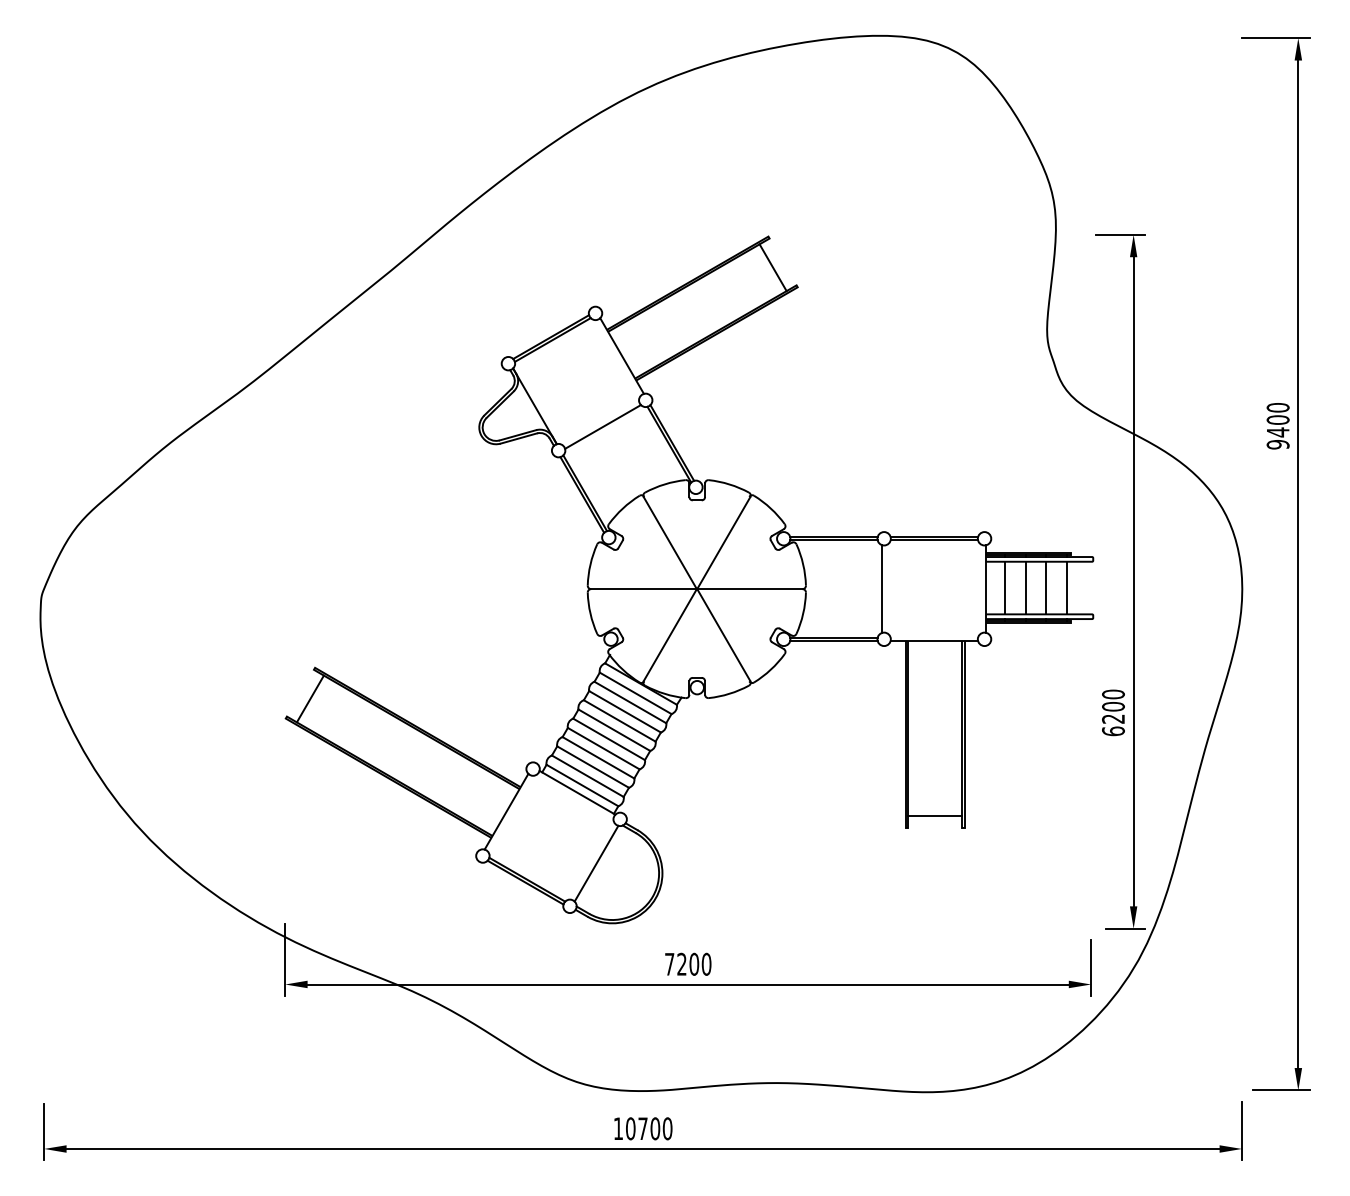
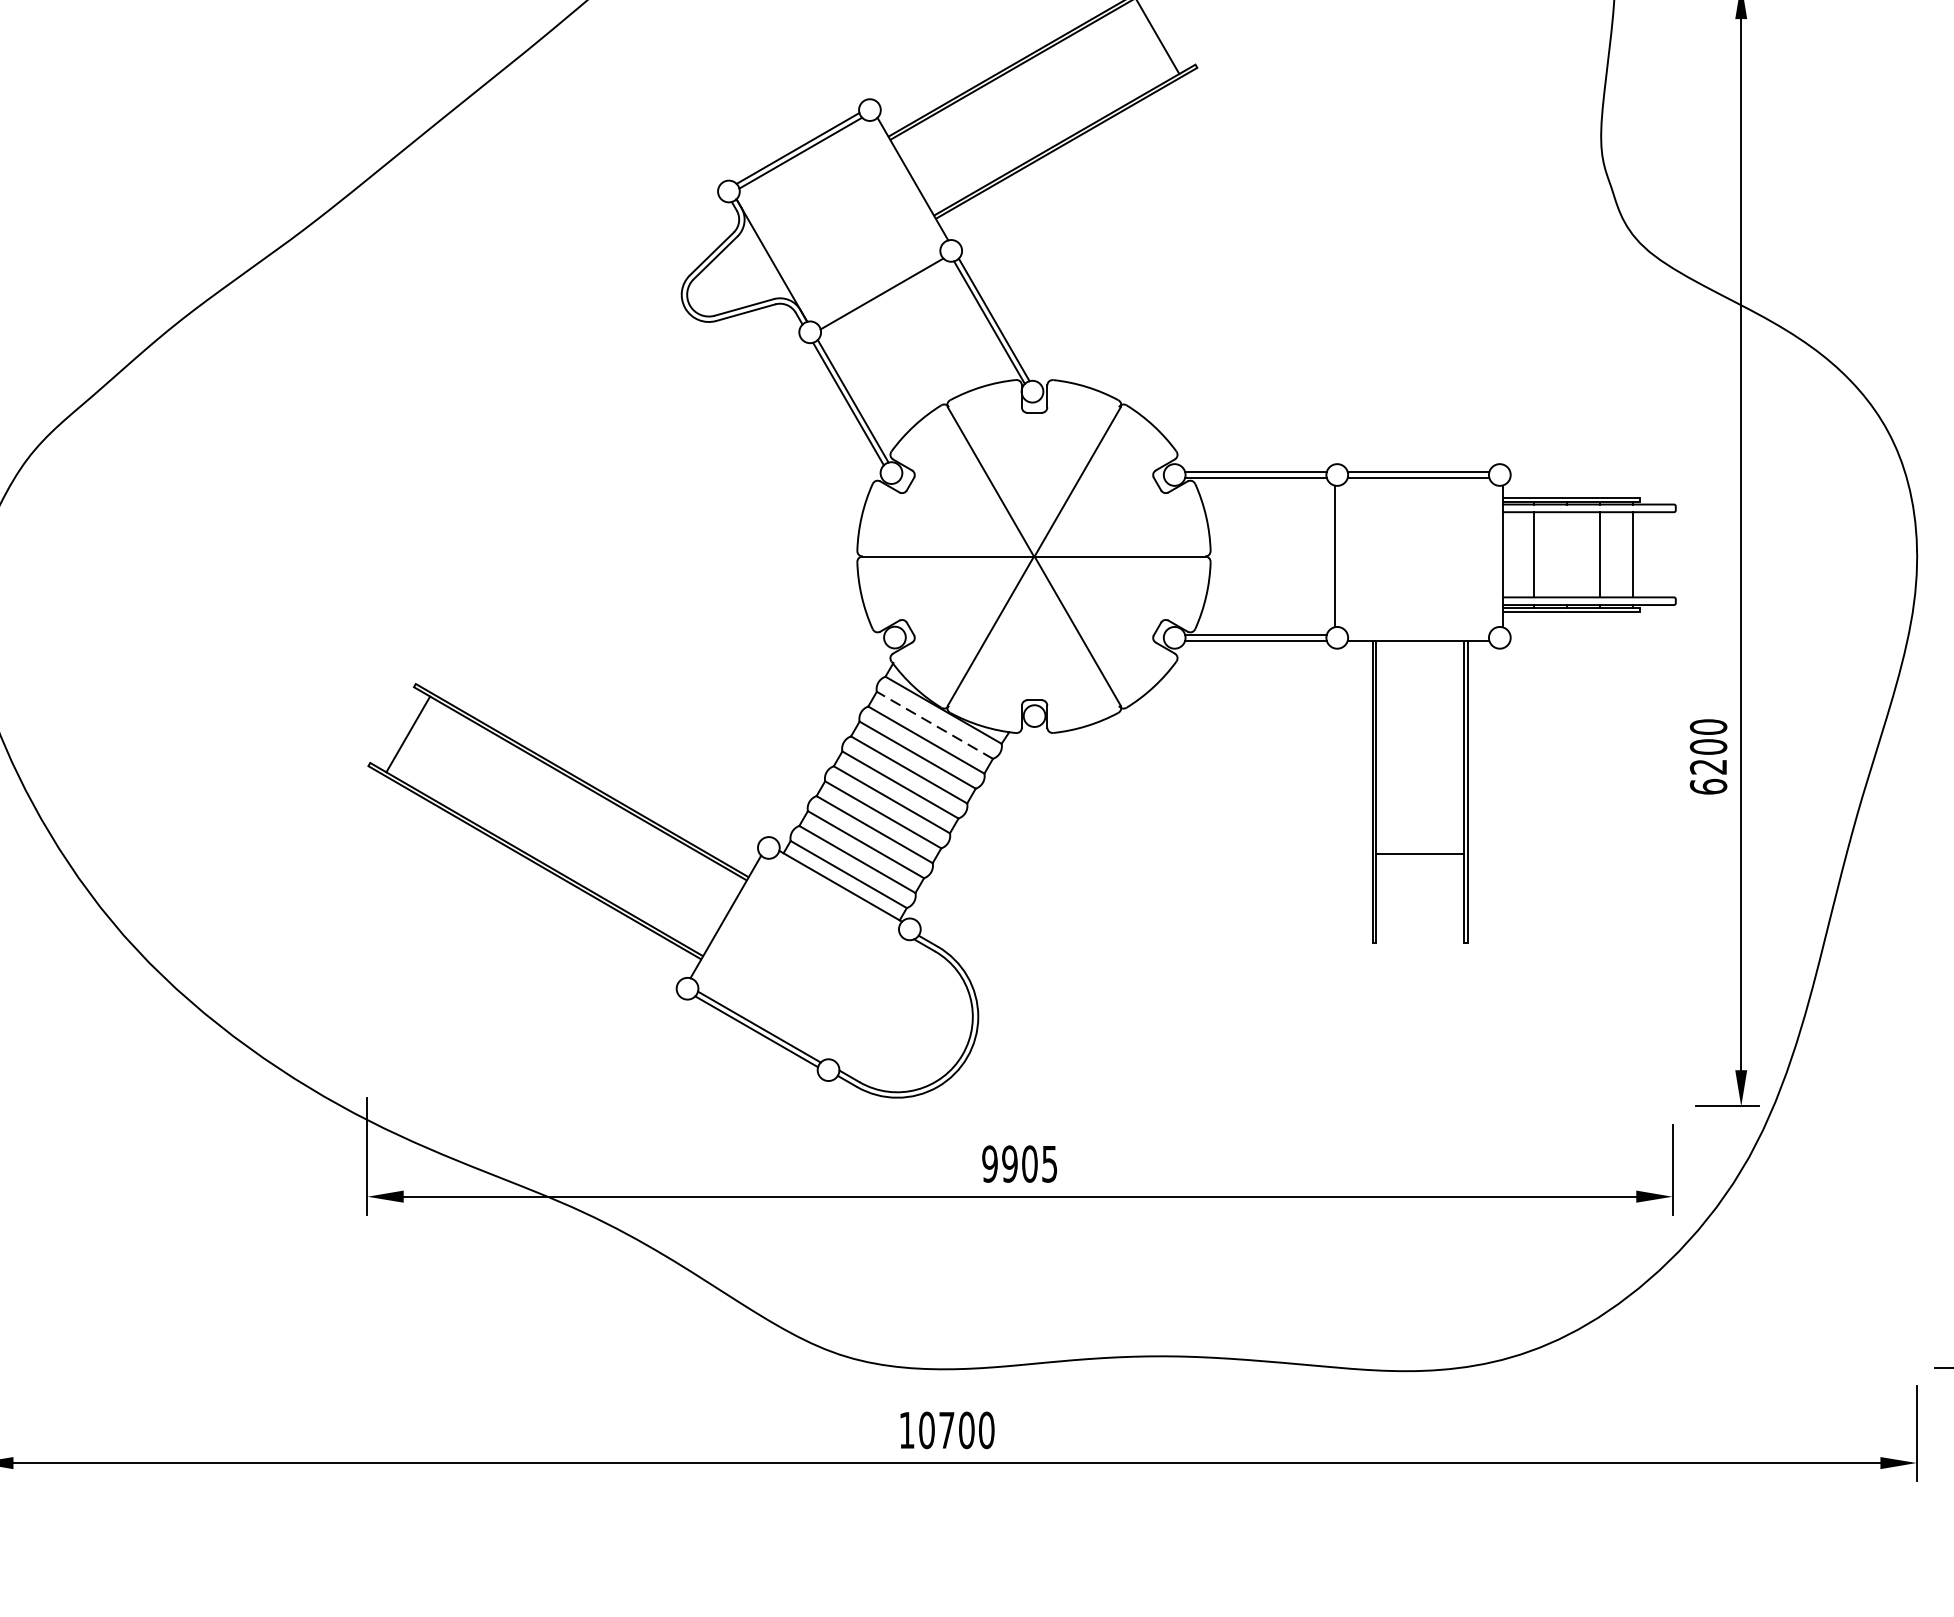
line: (1025, 587) -> (1566, 553), removed
line: (635, 693) -> (934, 725), solid -> dashed
line: (935, 815) -> (1420, 853), moved
line: (596, 863) -> (871, 1000), removed
text: (687, 963) -> (1018, 1162), 7200 -> 9905

